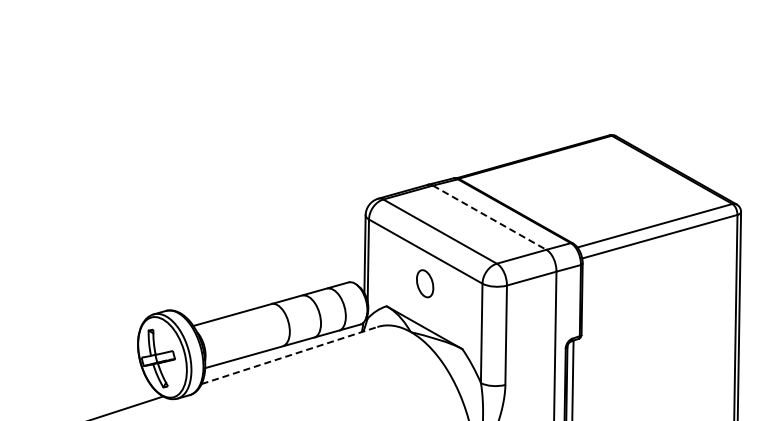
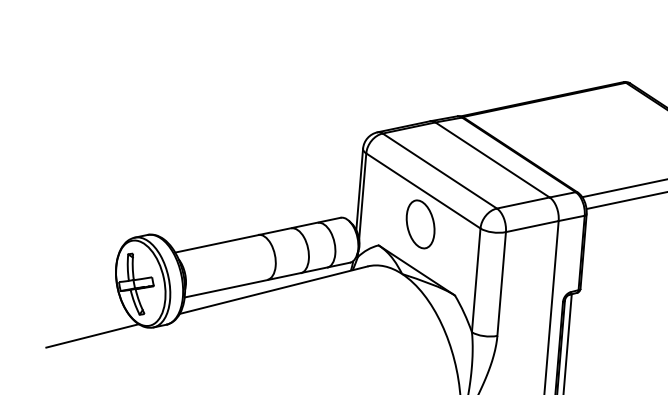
line: (490, 217) -> (493, 159), dashed -> solid
part: (424, 283) -> (419, 224), size x1.67
line: (289, 355) -> (273, 290), dashed -> solid

